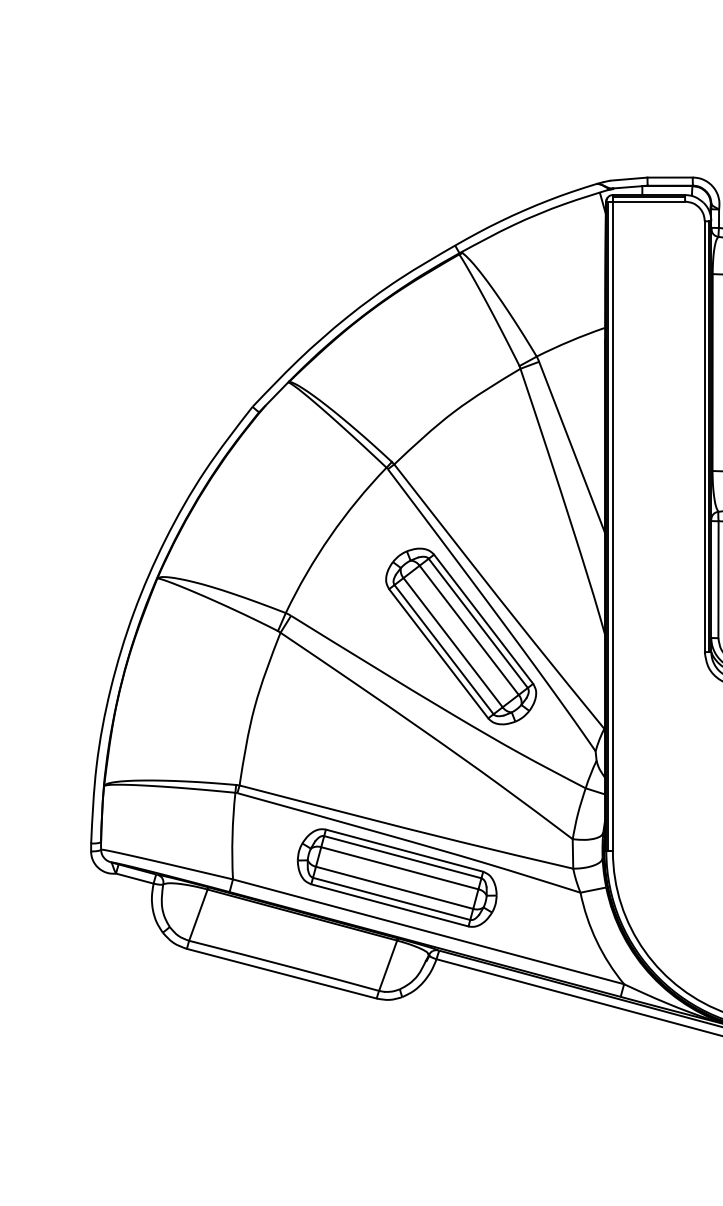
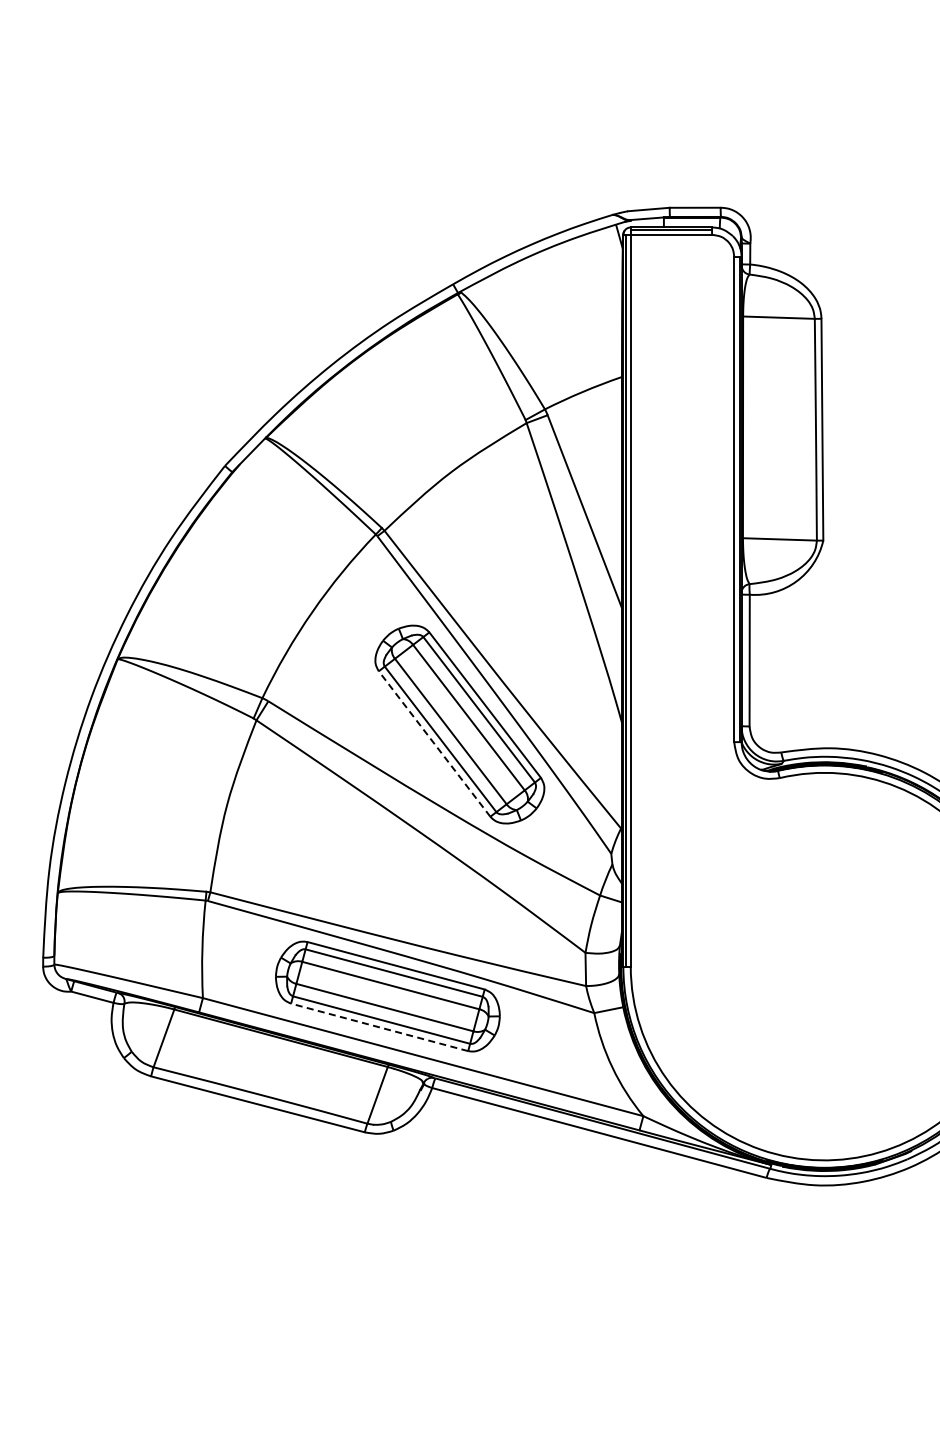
line: (438, 654) -> (434, 744), solid -> dashed
line: (389, 905) -> (379, 1027), solid -> dashed

